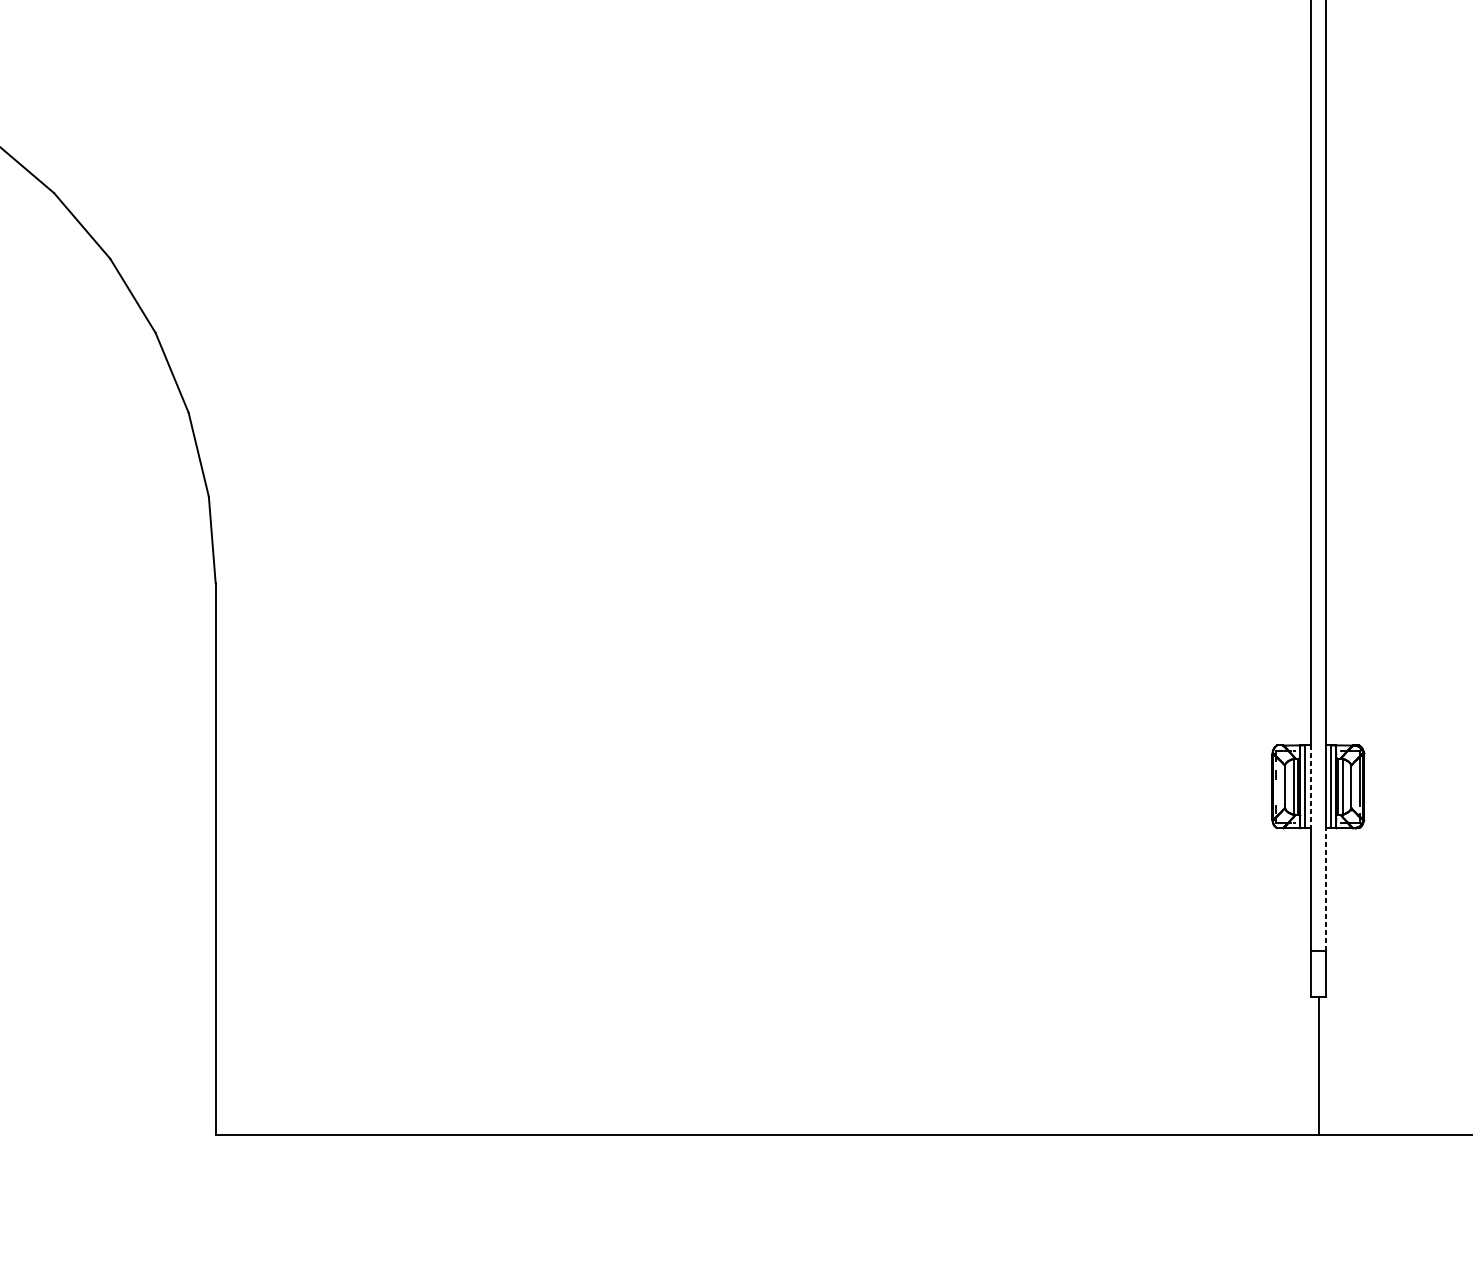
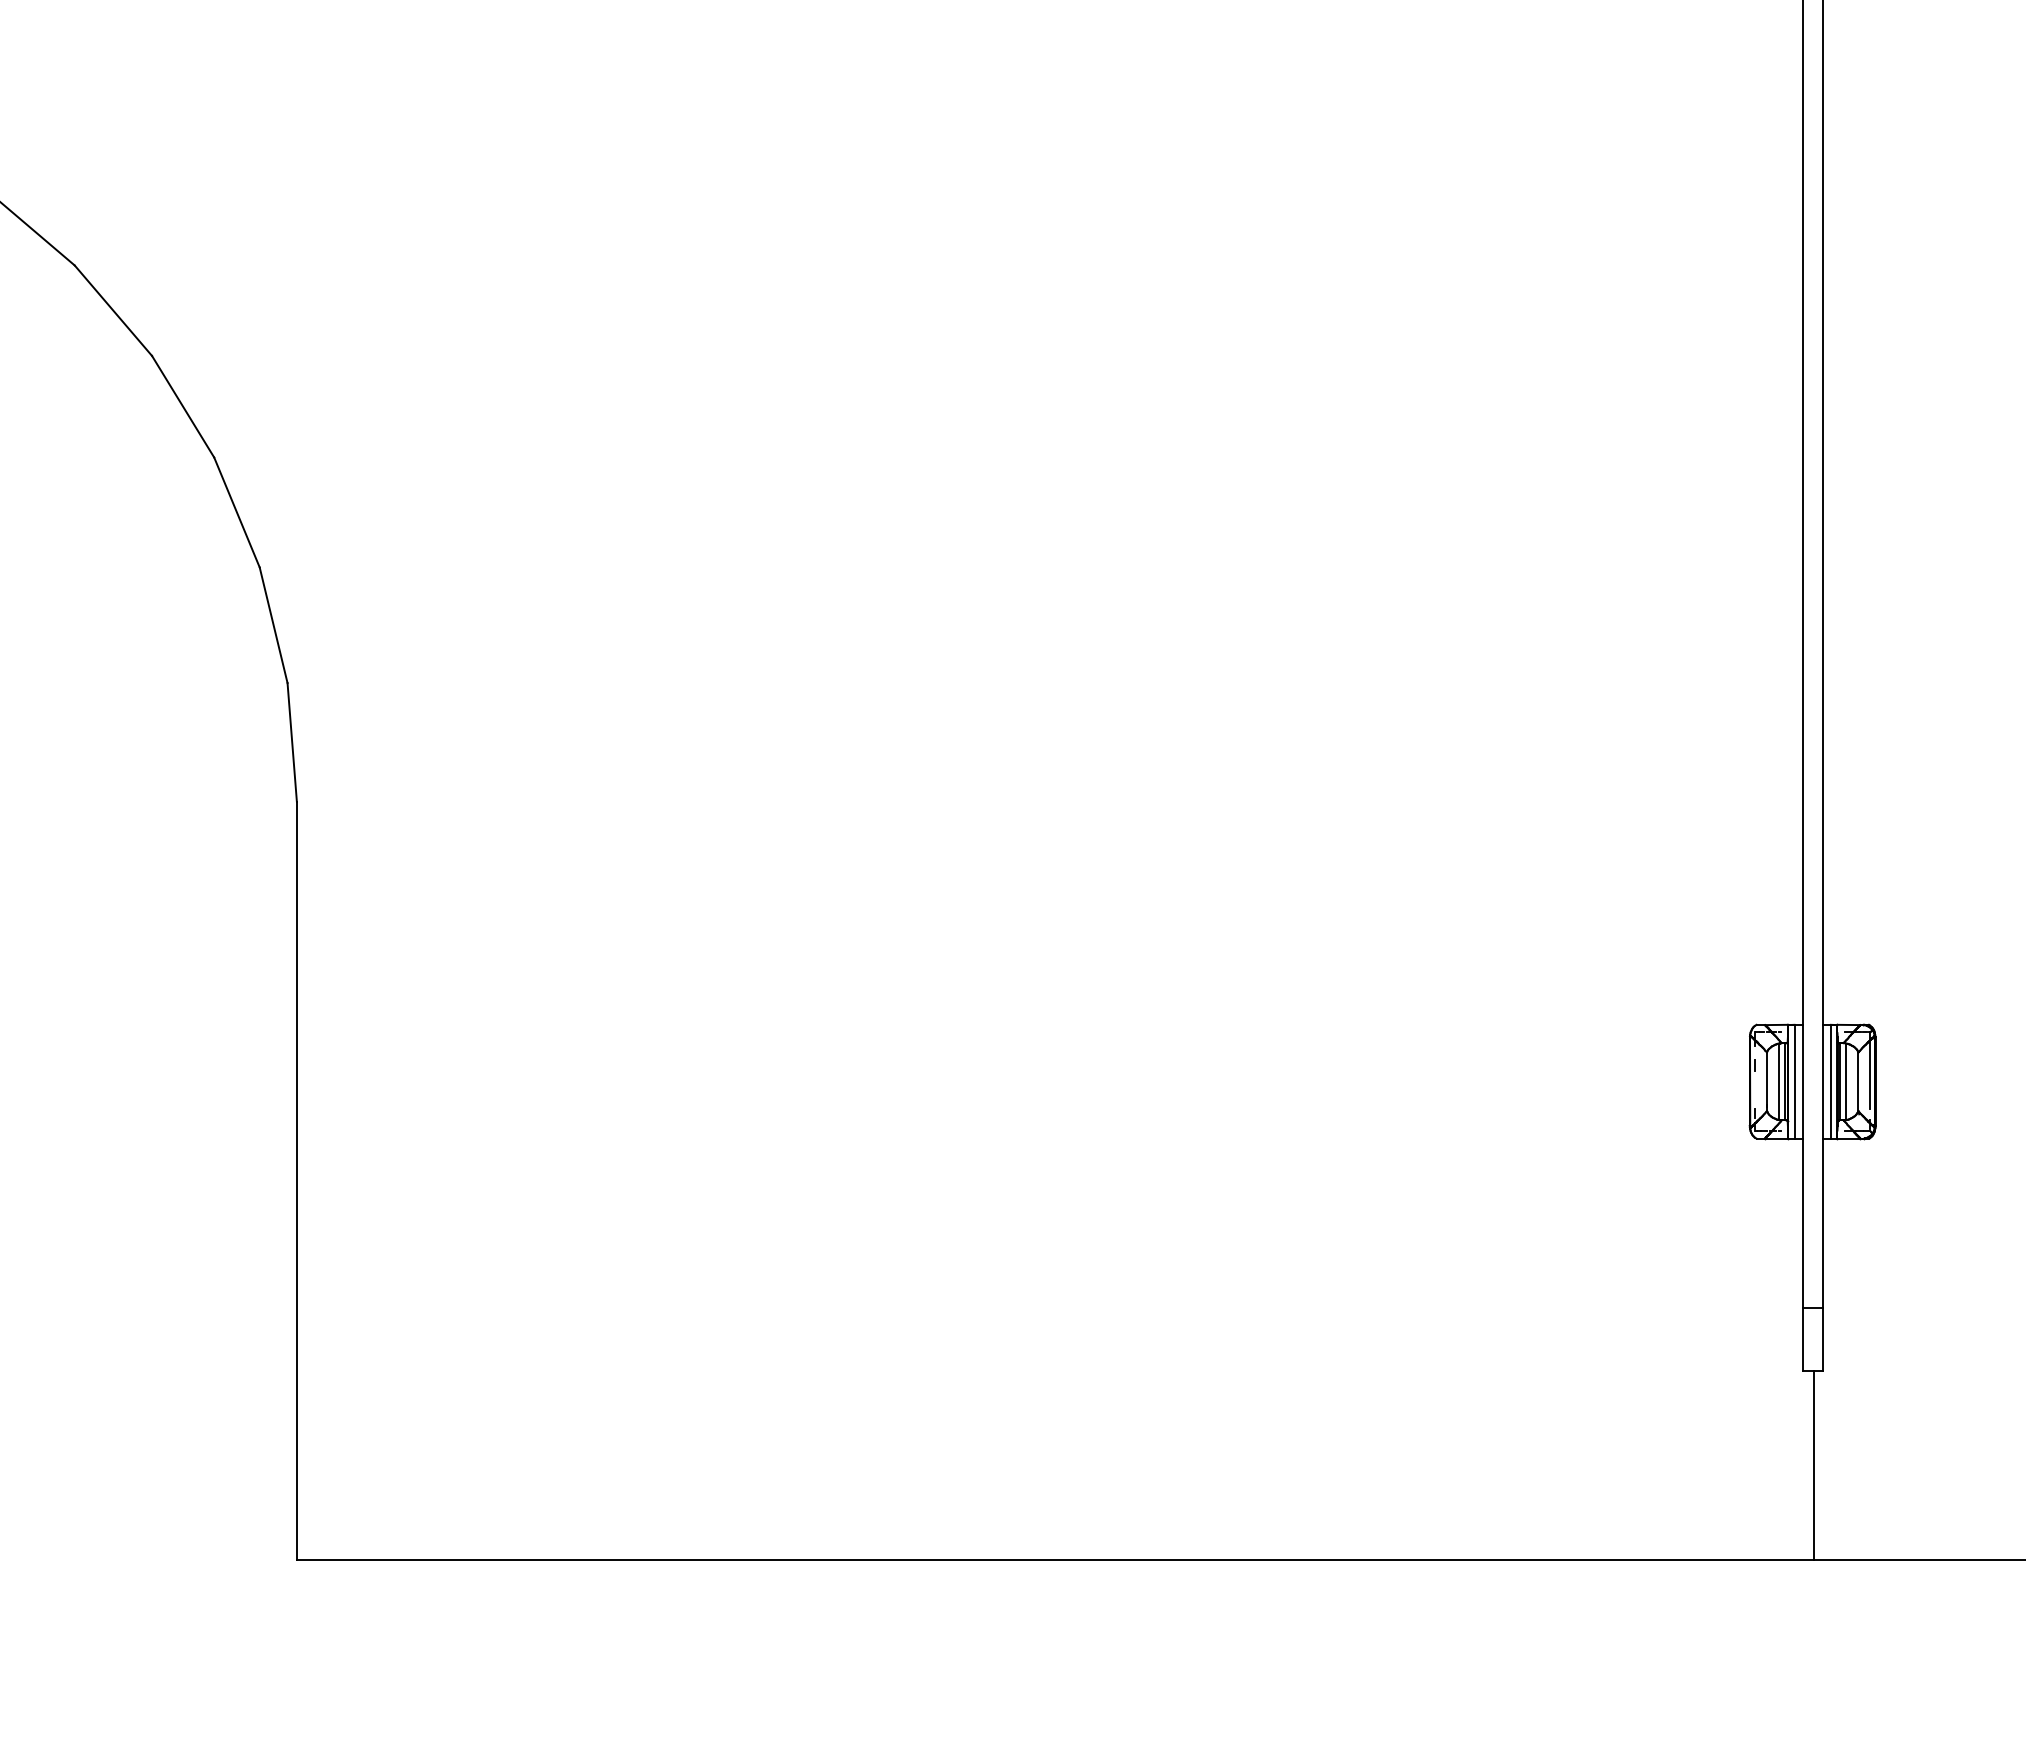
line: (1311, 786) -> (1803, 1081), dashed -> solid
line: (1325, 889) -> (1823, 1223), dashed -> solid

